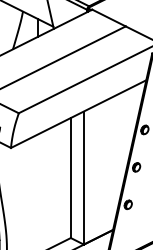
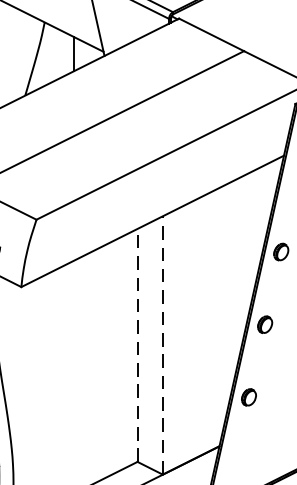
line: (70, 177) -> (136, 344), solid -> dashed
line: (83, 178) -> (162, 346), solid -> dashed

